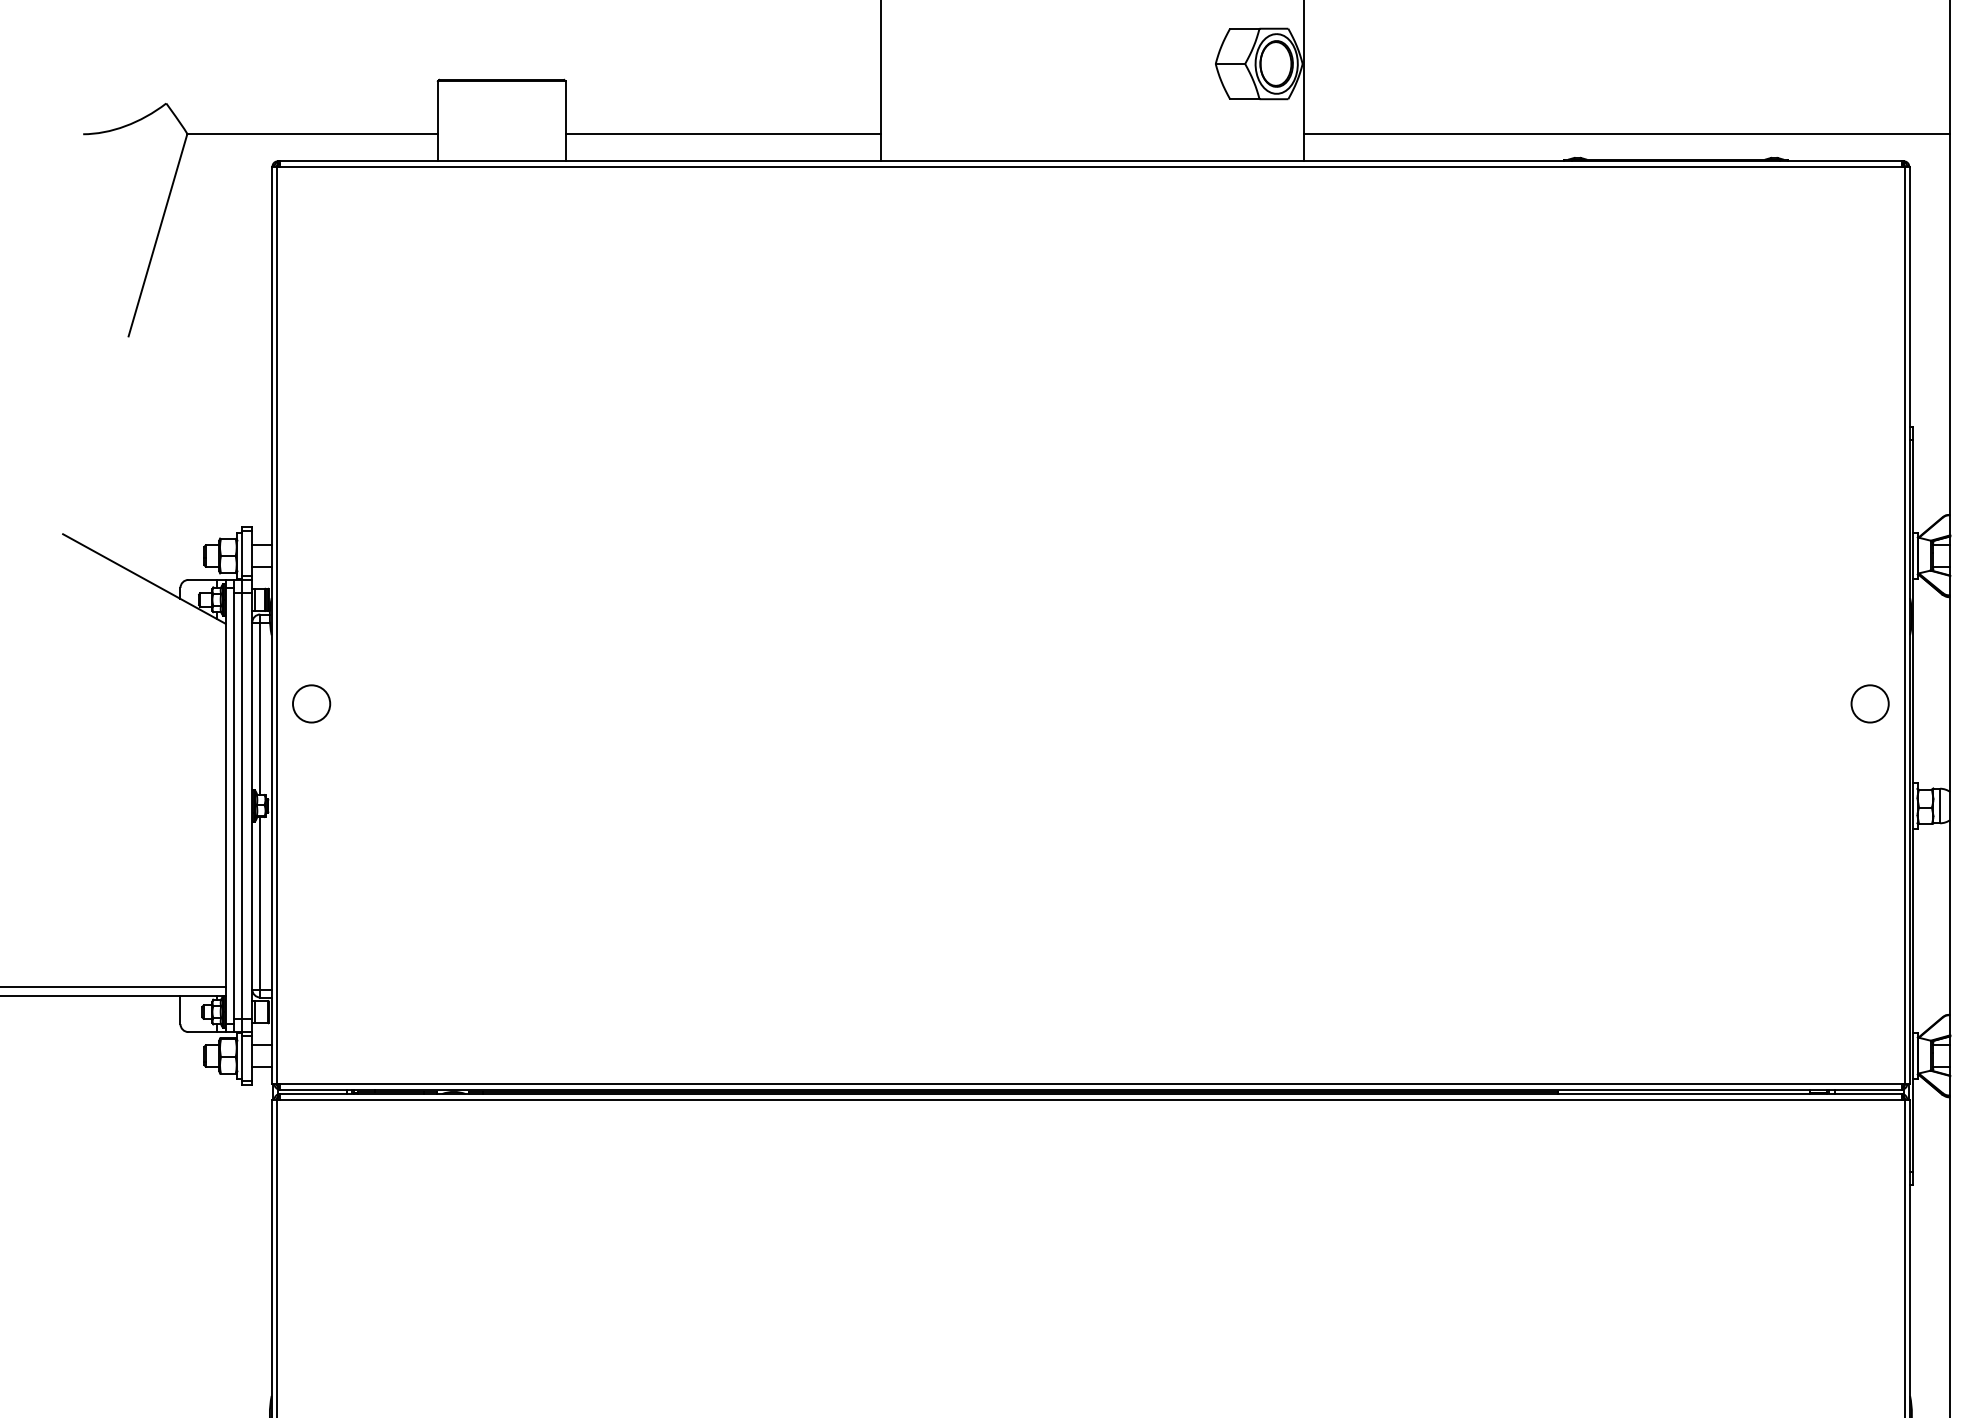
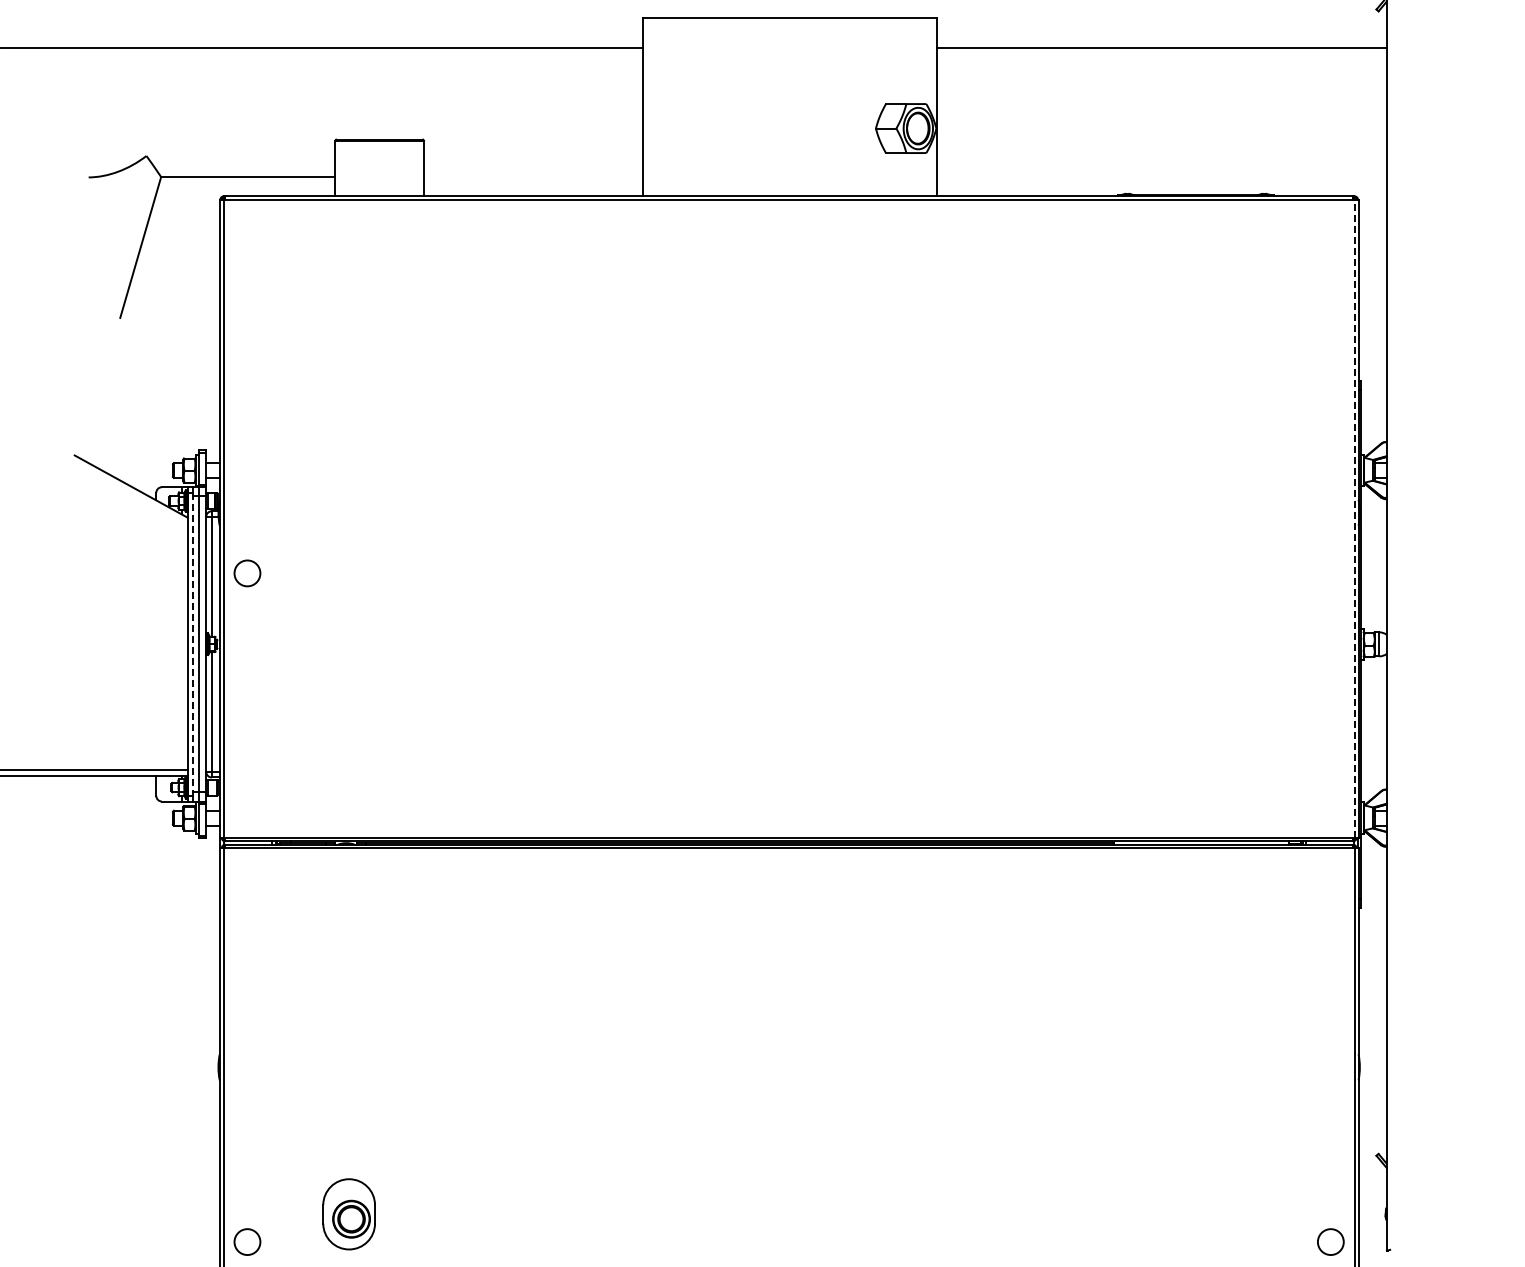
line: (723, 134) -> (533, 177), removed
line: (1626, 134) -> (1161, 177), removed
line: (1904, 624) -> (1354, 518), solid -> dashed
circle: (1869, 704) -> (1330, 573), removed
line: (233, 806) -> (193, 644), solid -> dashed

